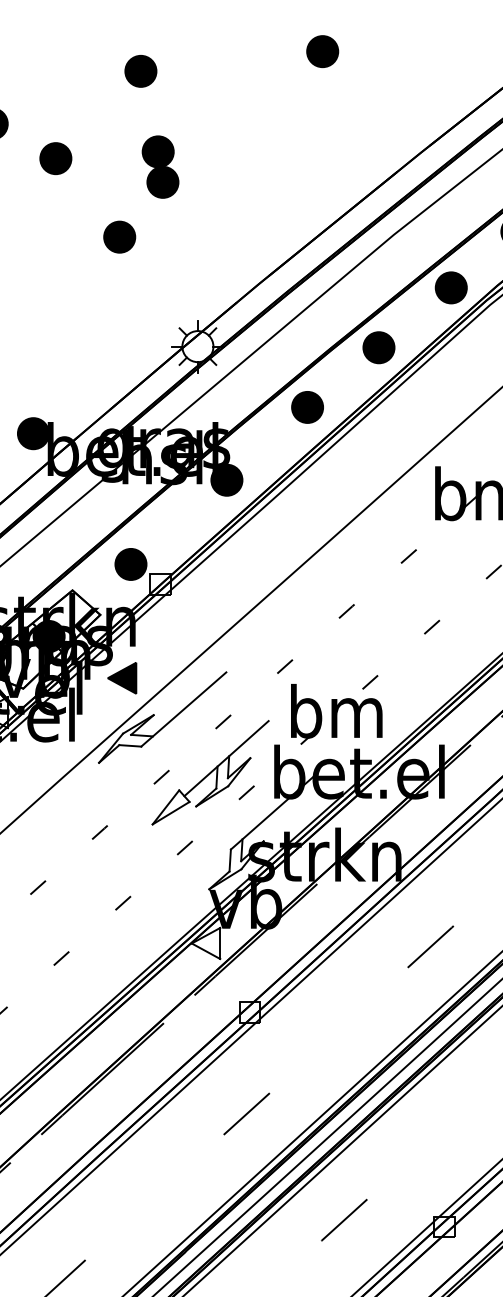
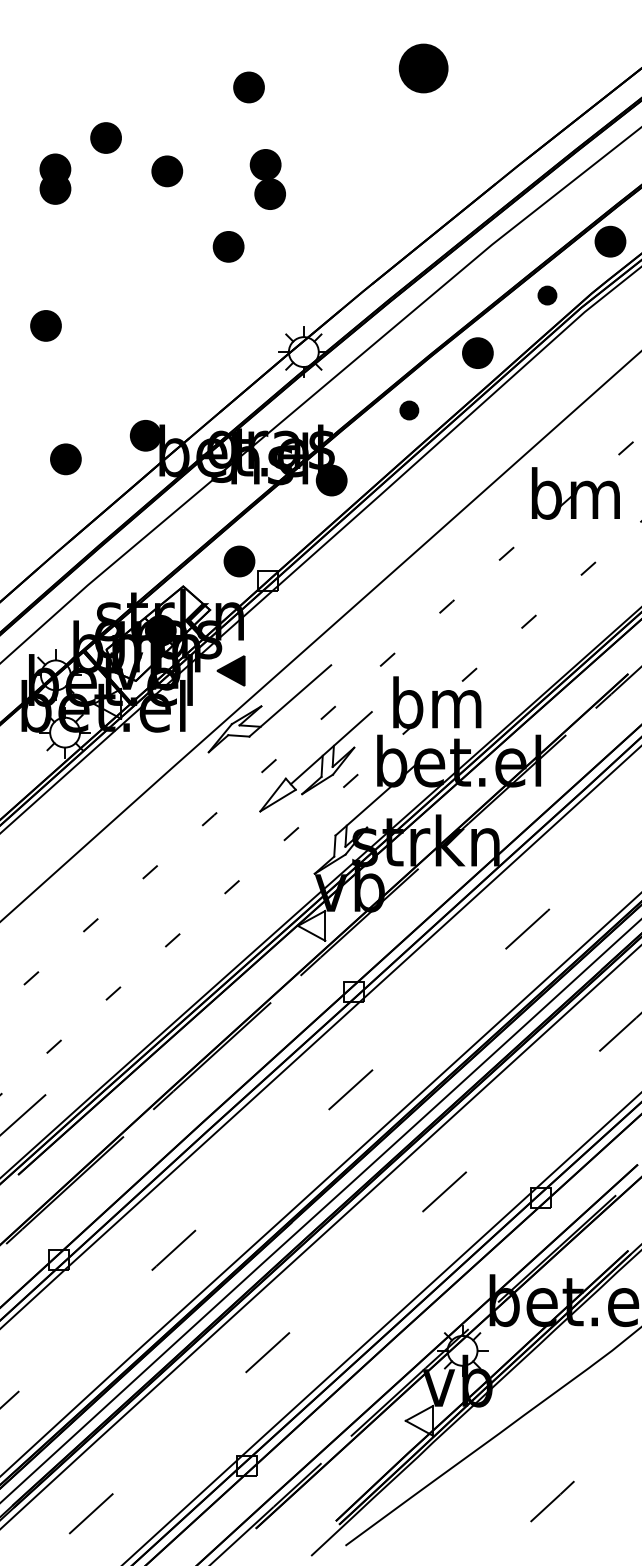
part: (322, 51) -> (423, 68), size x1.6
part: (451, 287) -> (547, 295), size x0.6
part: (307, 407) -> (409, 410), size x0.6

